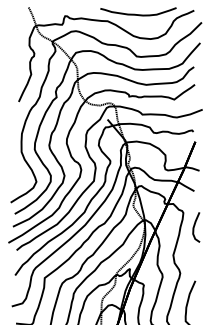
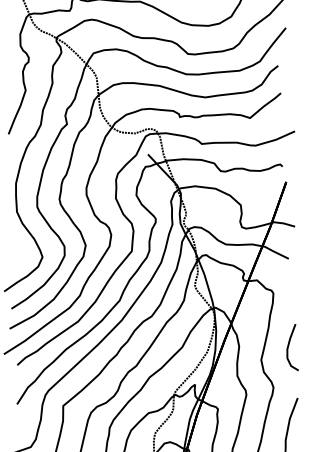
curve: (194, 227) -> (288, 348), moved

